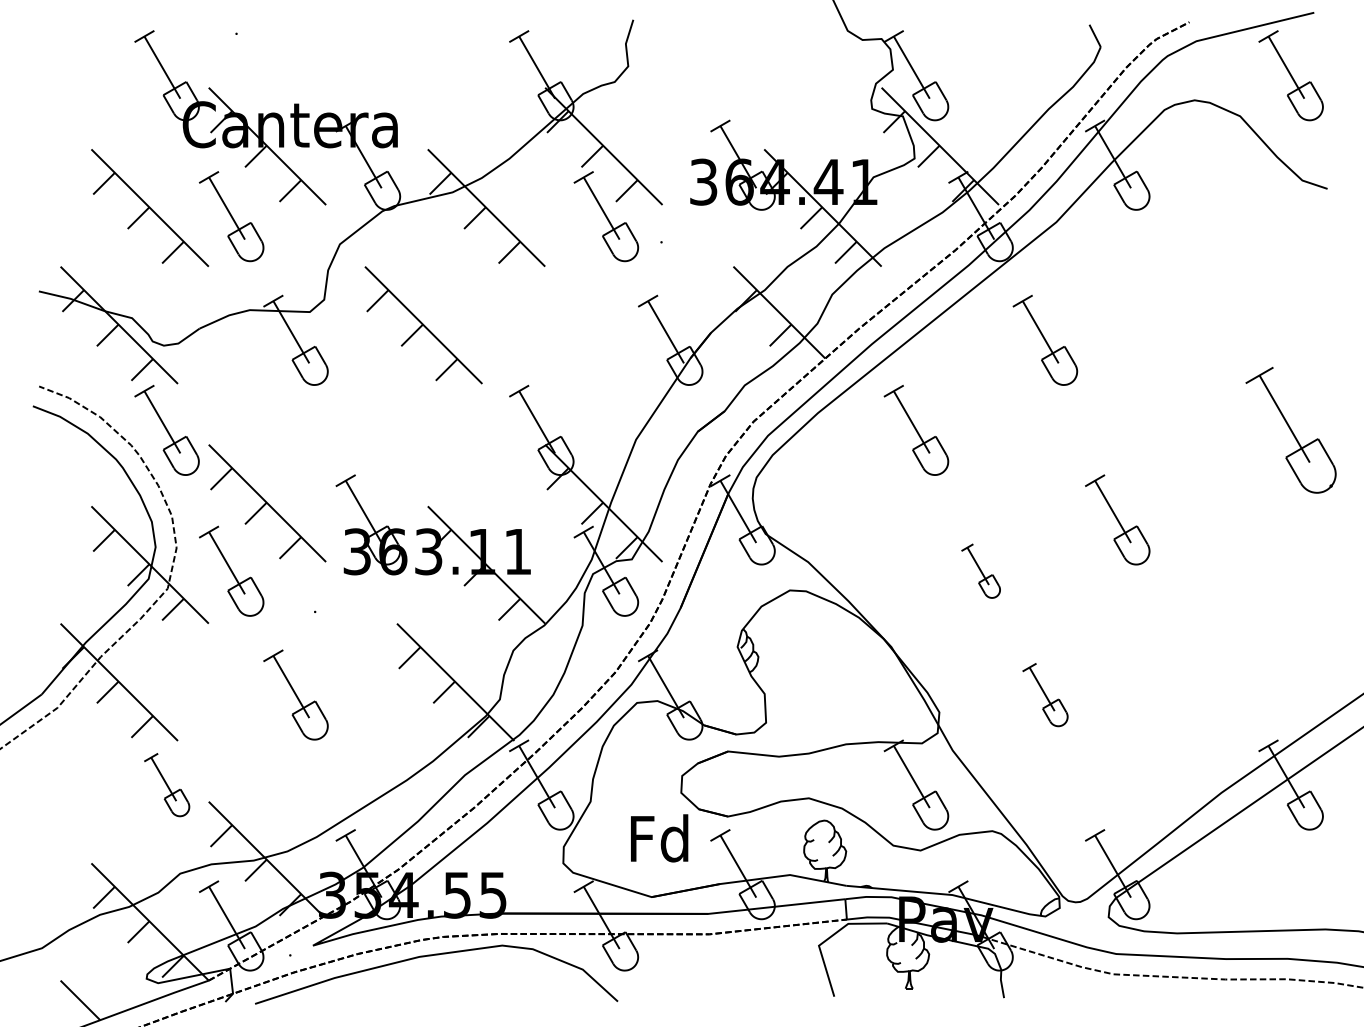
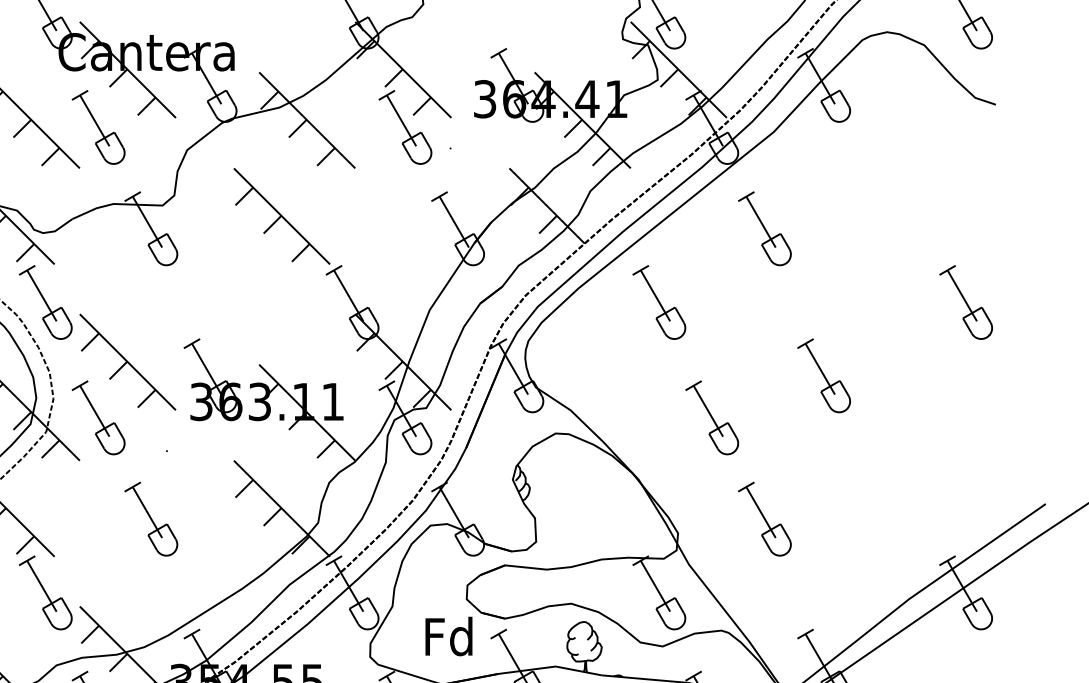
part: (423, 325) -> (281, 216), moved
part: (1290, 430) -> (965, 302), size x0.71
part: (980, 570) -> (711, 417), size x1.67
part: (1045, 694) -> (764, 518), size x1.43
part: (166, 784) -> (45, 592), size x1.43

